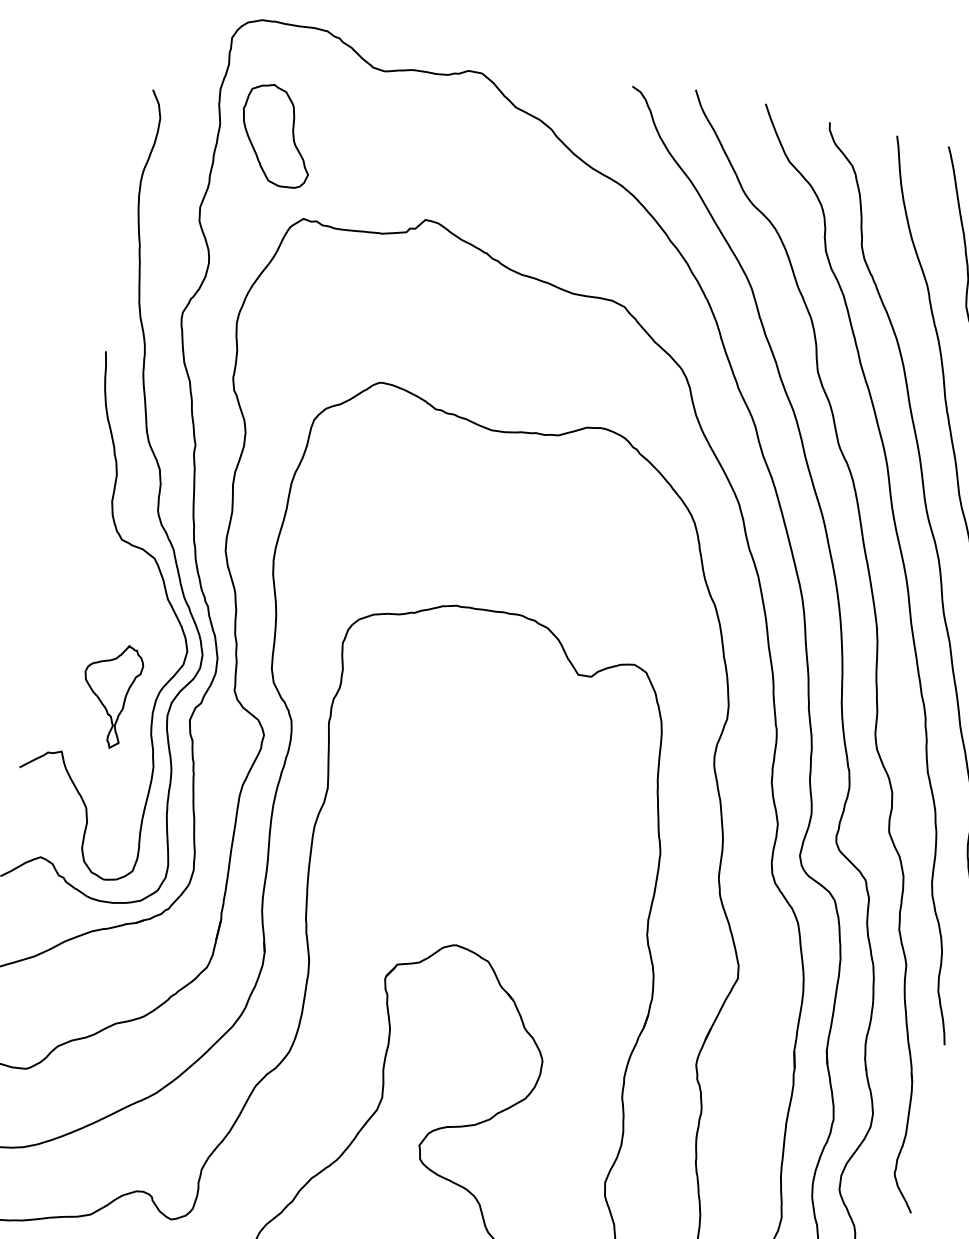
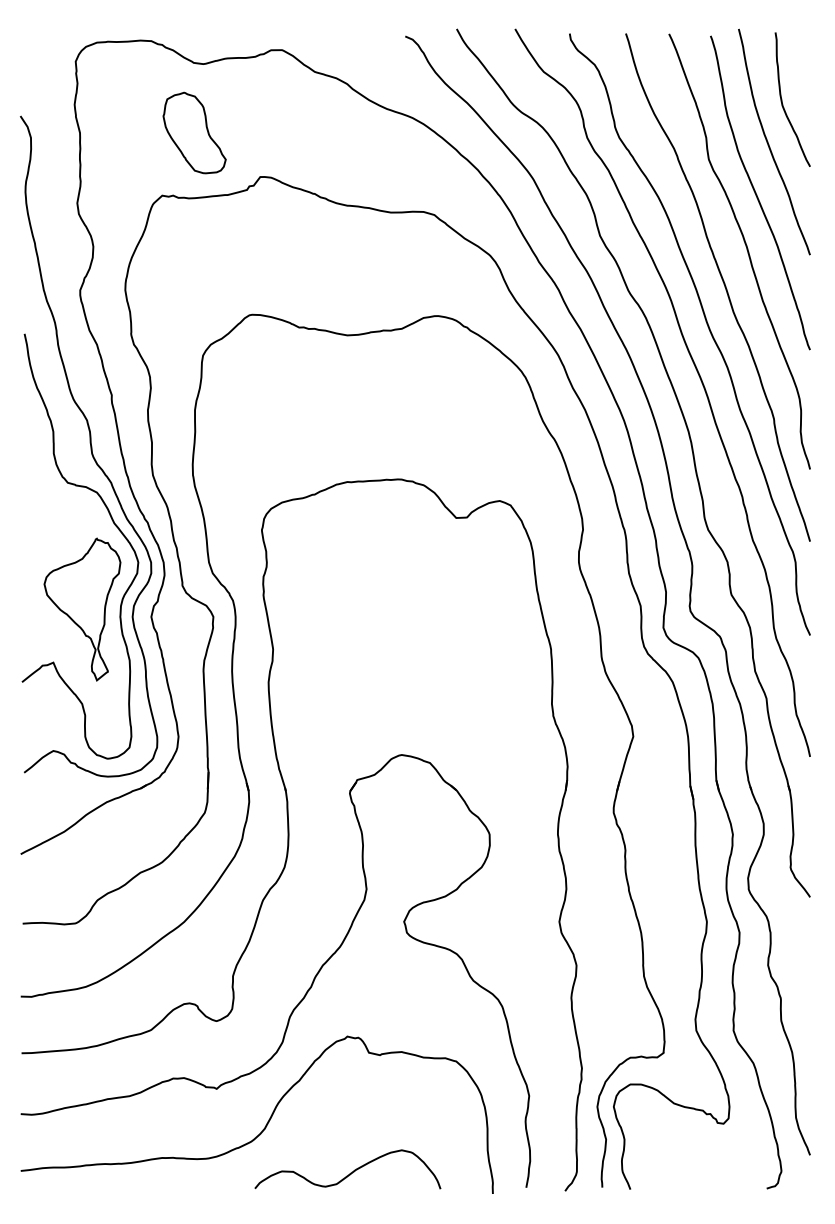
part: (277, 134) -> (194, 132), moved
part: (109, 694) -> (82, 609), size x1.67

